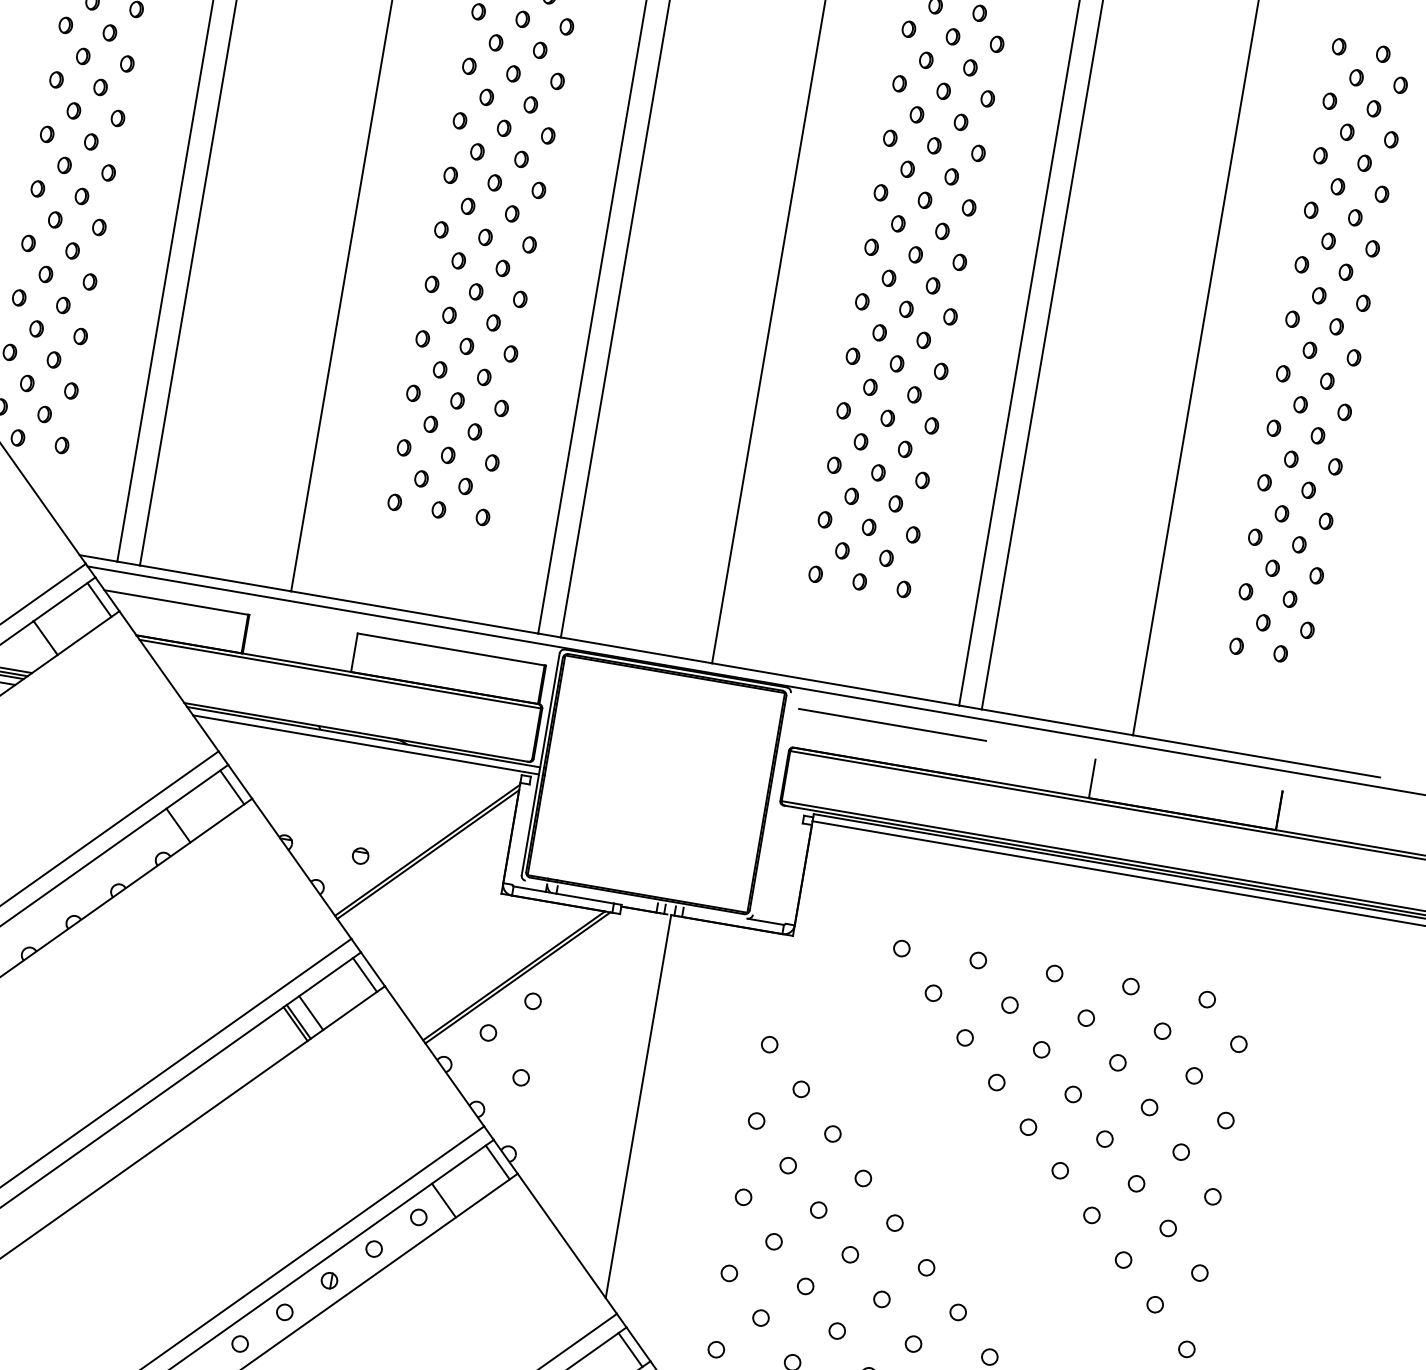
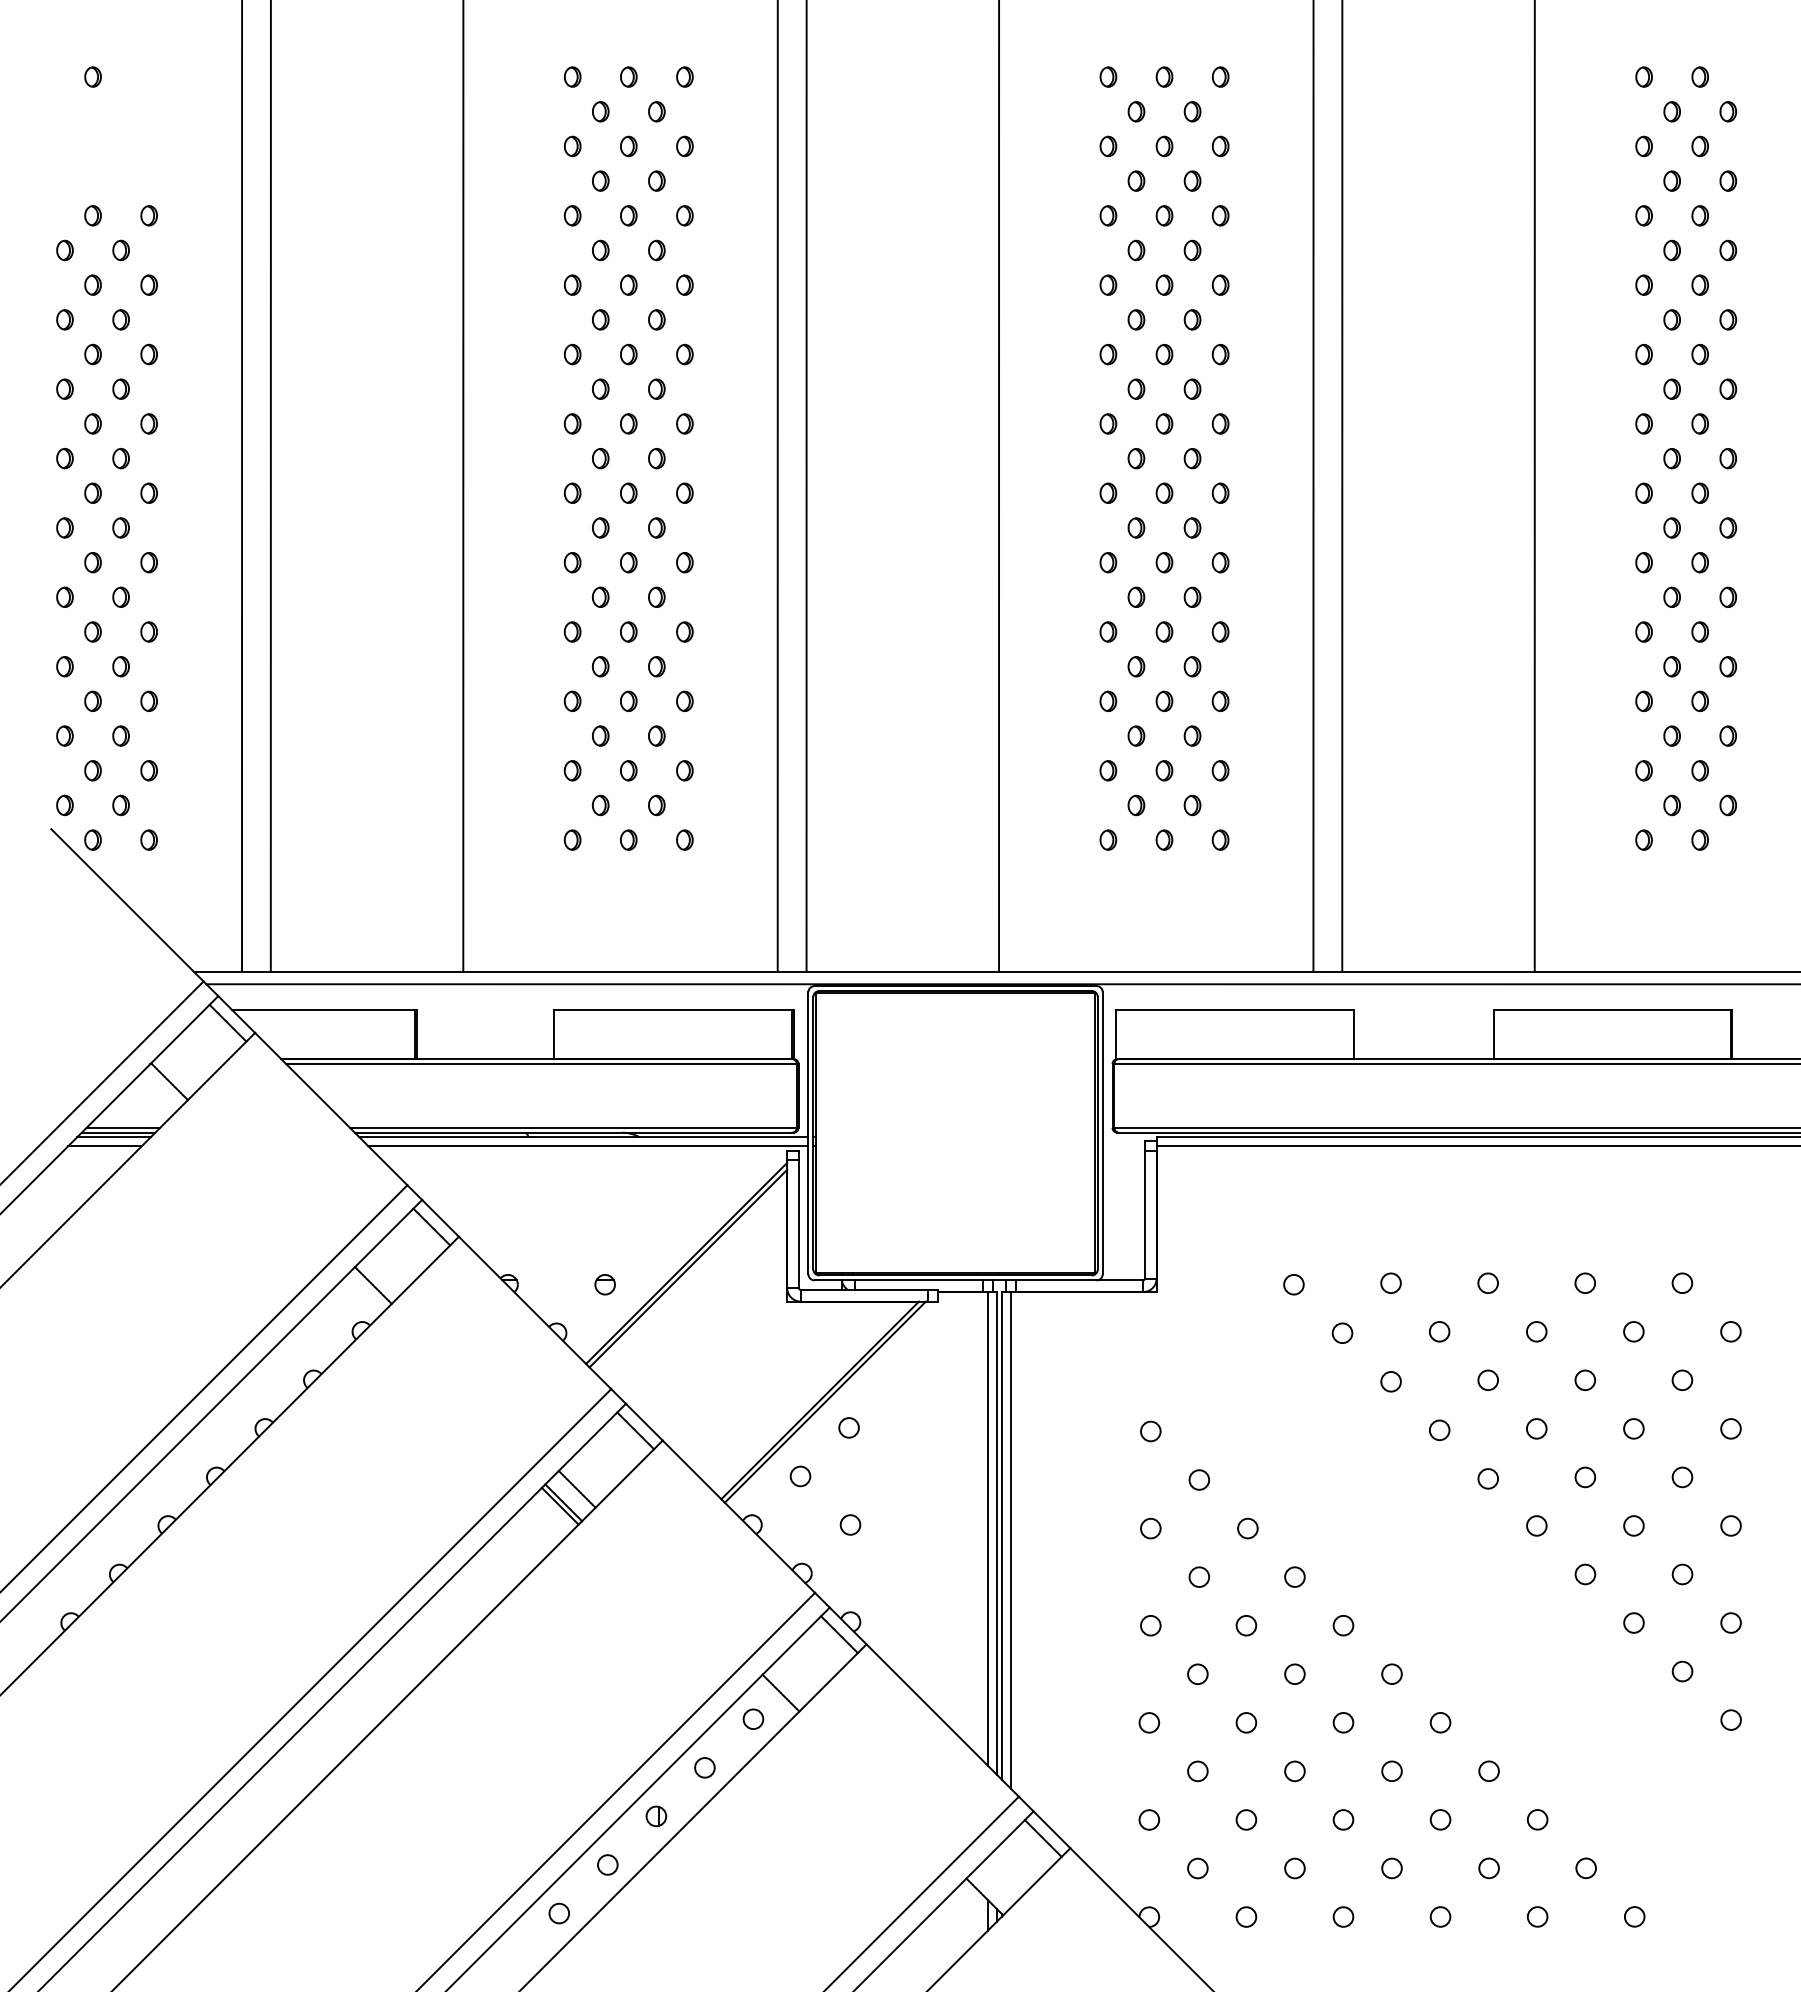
line: (356, 728) -> (572, 1127), added
line: (796, 728) -> (1116, 1034), added
line: (983, 760) -> (1354, 1034), added
line: (1188, 775) -> (1612, 1010), added
line: (771, 804) -> (1102, 1133), added
line: (520, 834) -> (798, 1224), added
line: (793, 873) -> (1144, 1214), added
line: (636, 899) -> (955, 1280), added
line: (628, 1098) -> (987, 1528), added
line: (634, 1104) -> (996, 1533), added
line: (644, 1111) -> (1010, 1540), added

